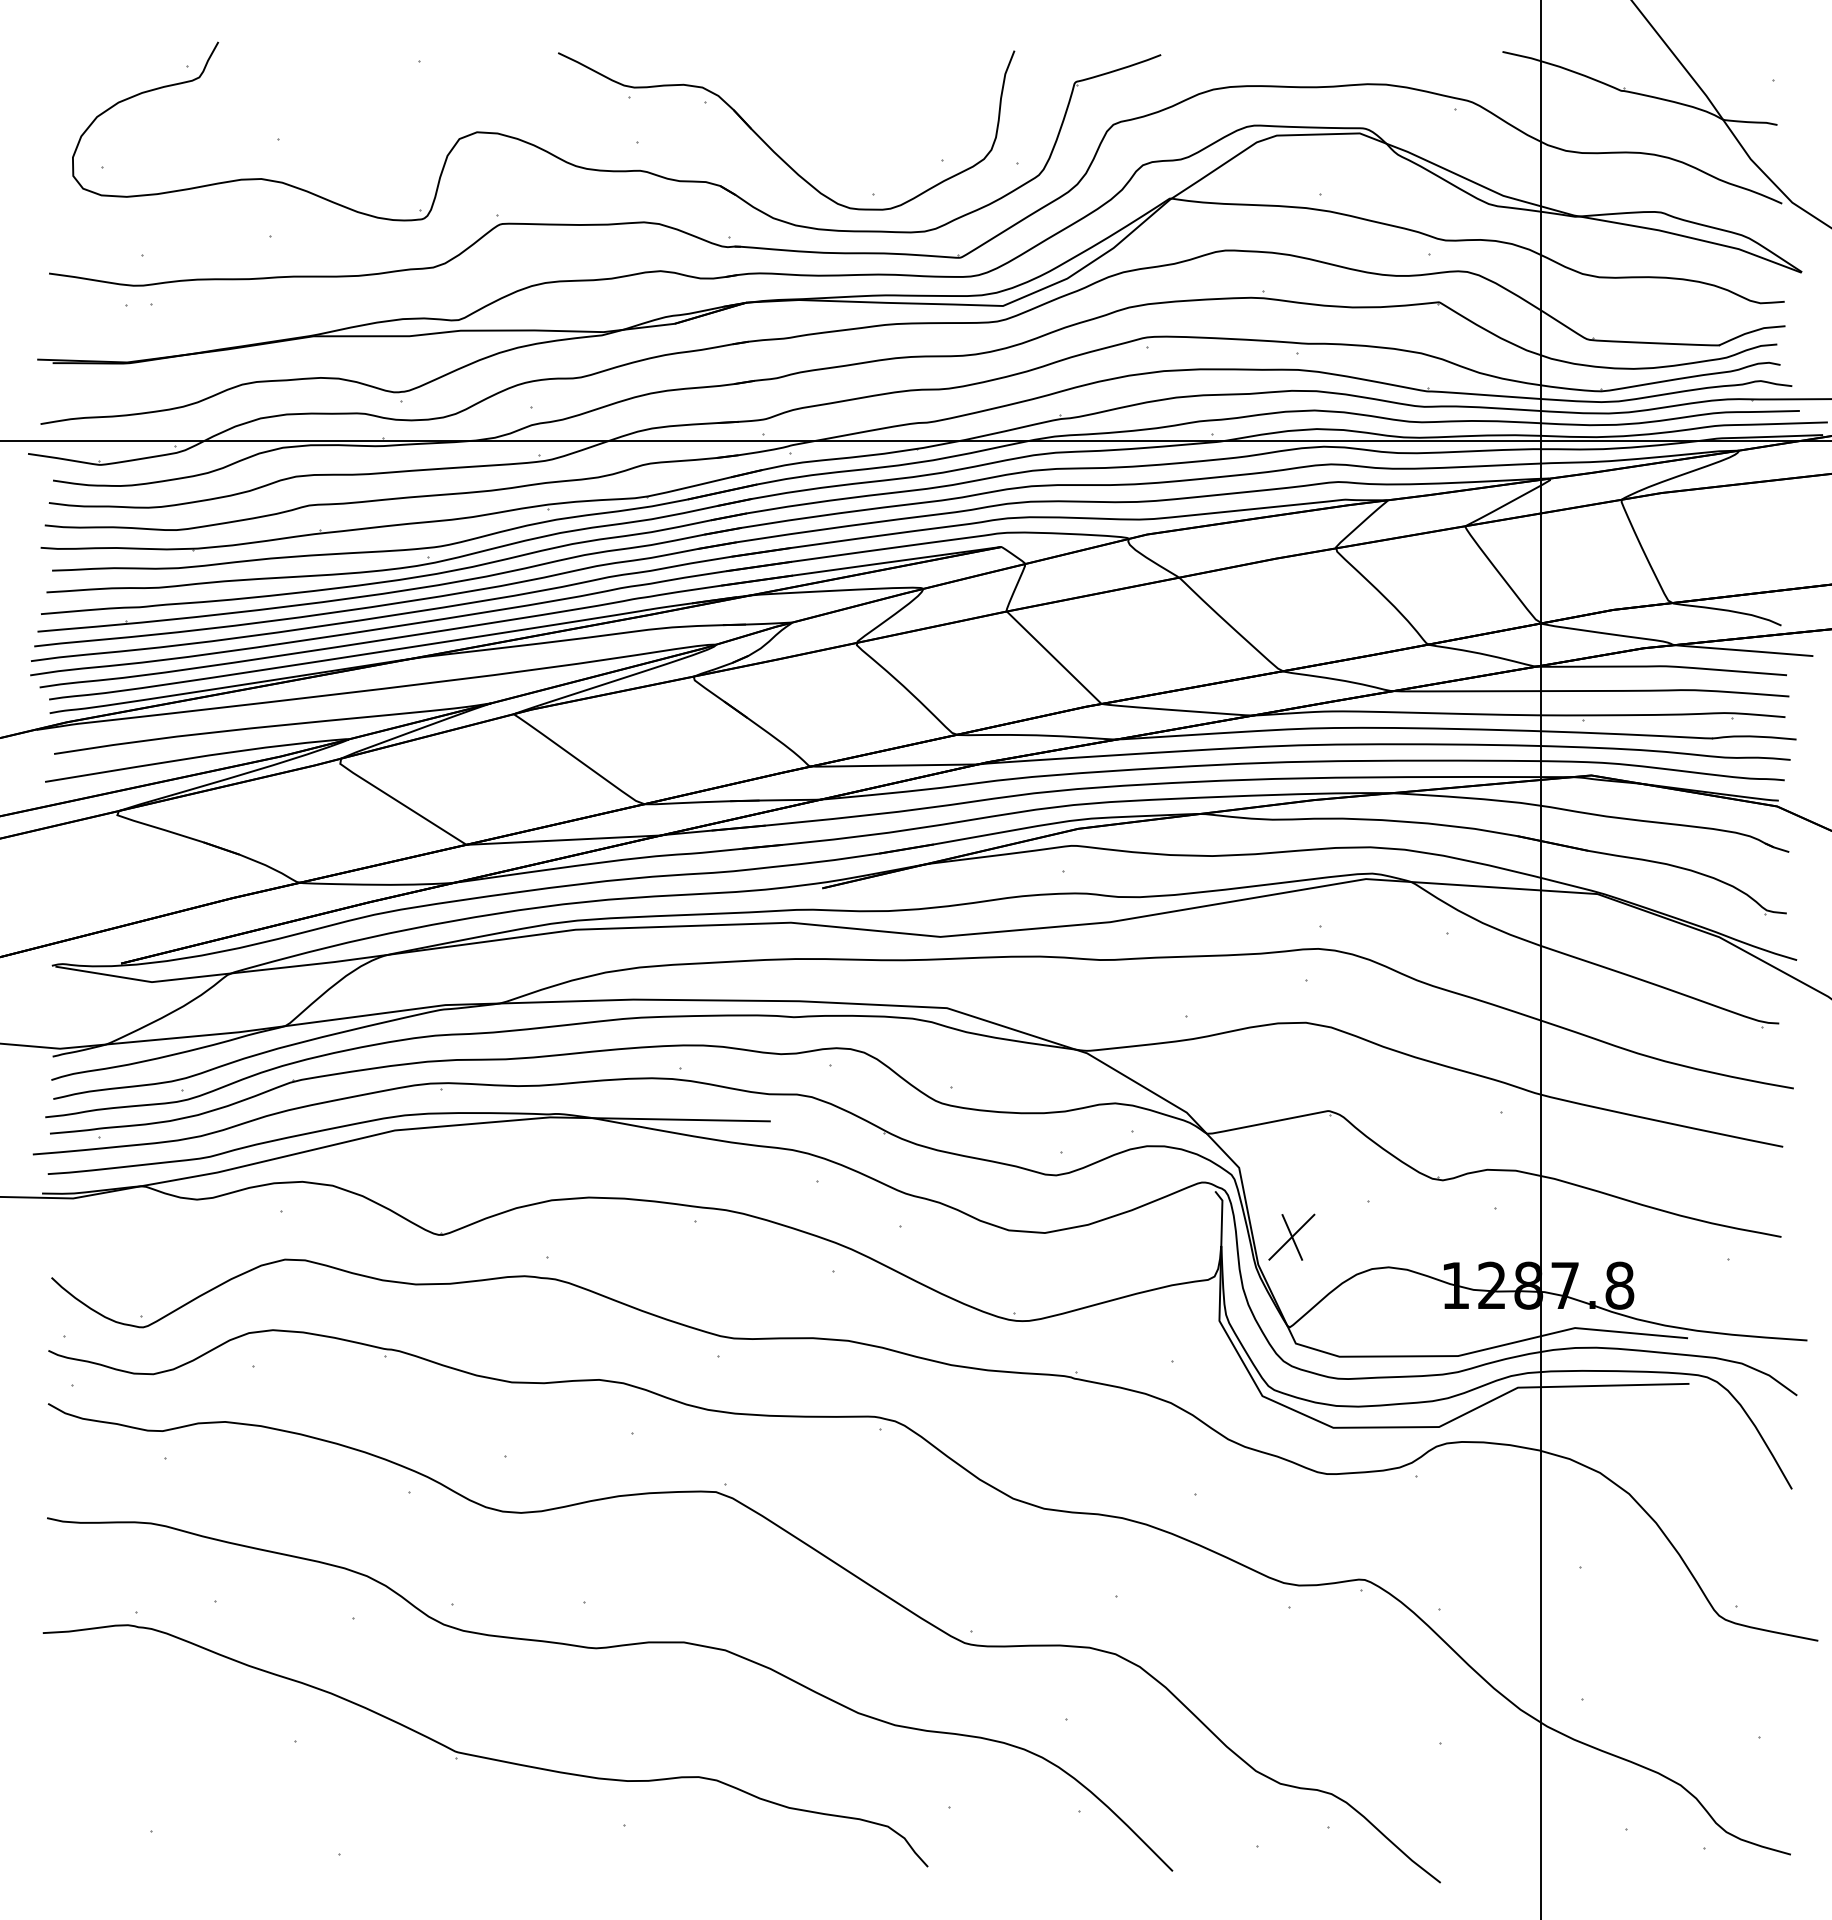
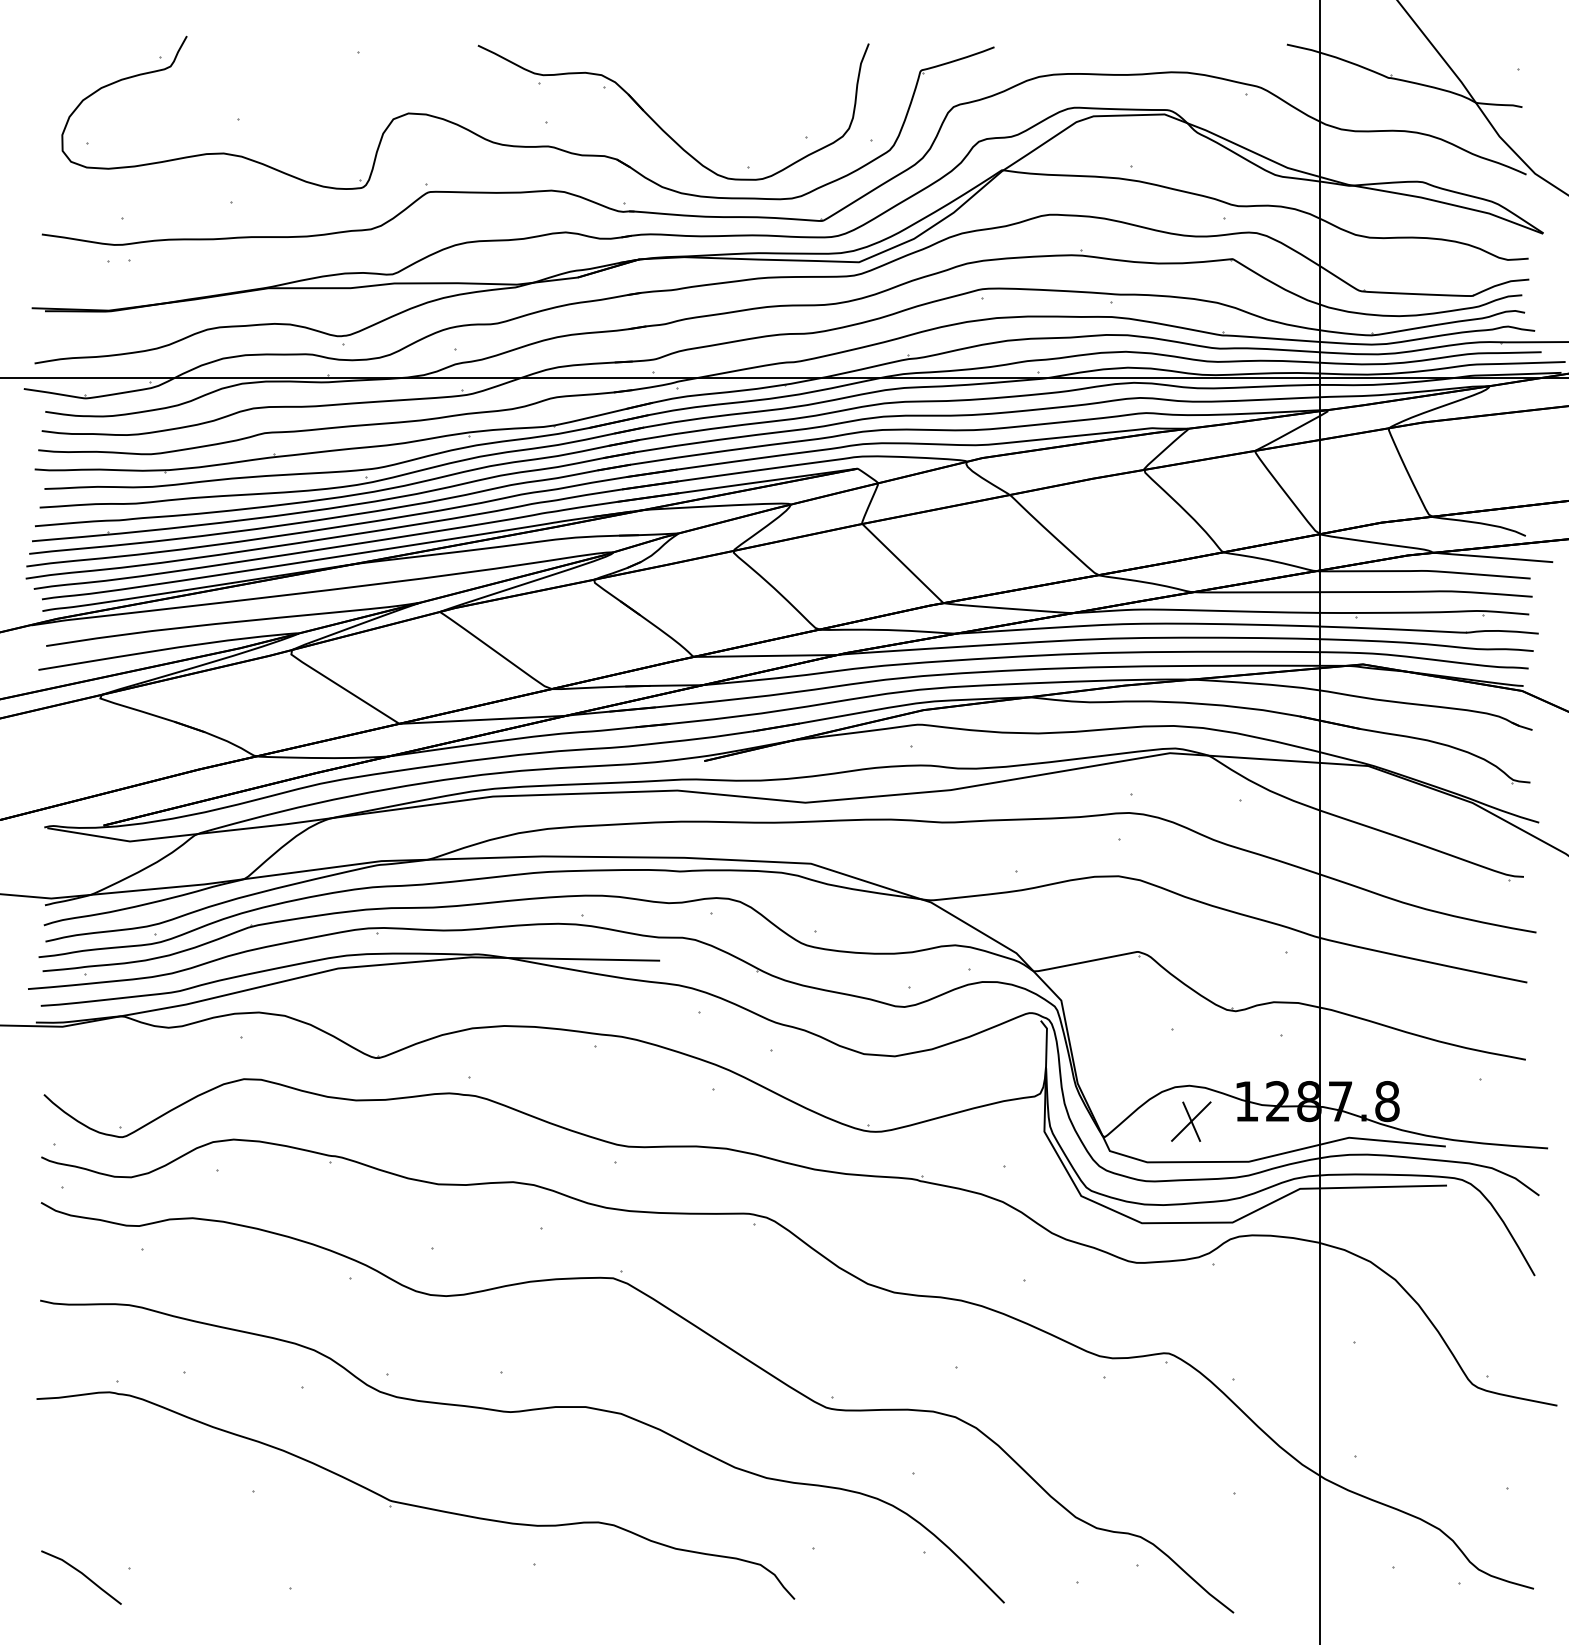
part: (1291, 1236) -> (1190, 1121), moved
line: (96, 1838) -> (82, 1575), added

